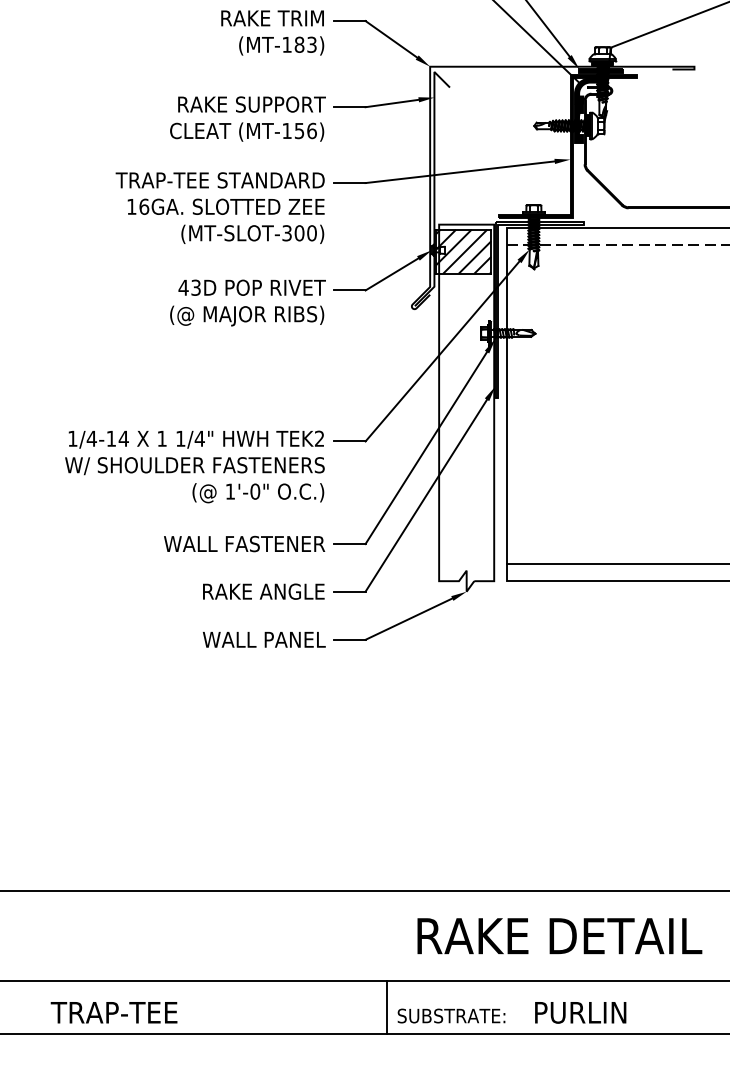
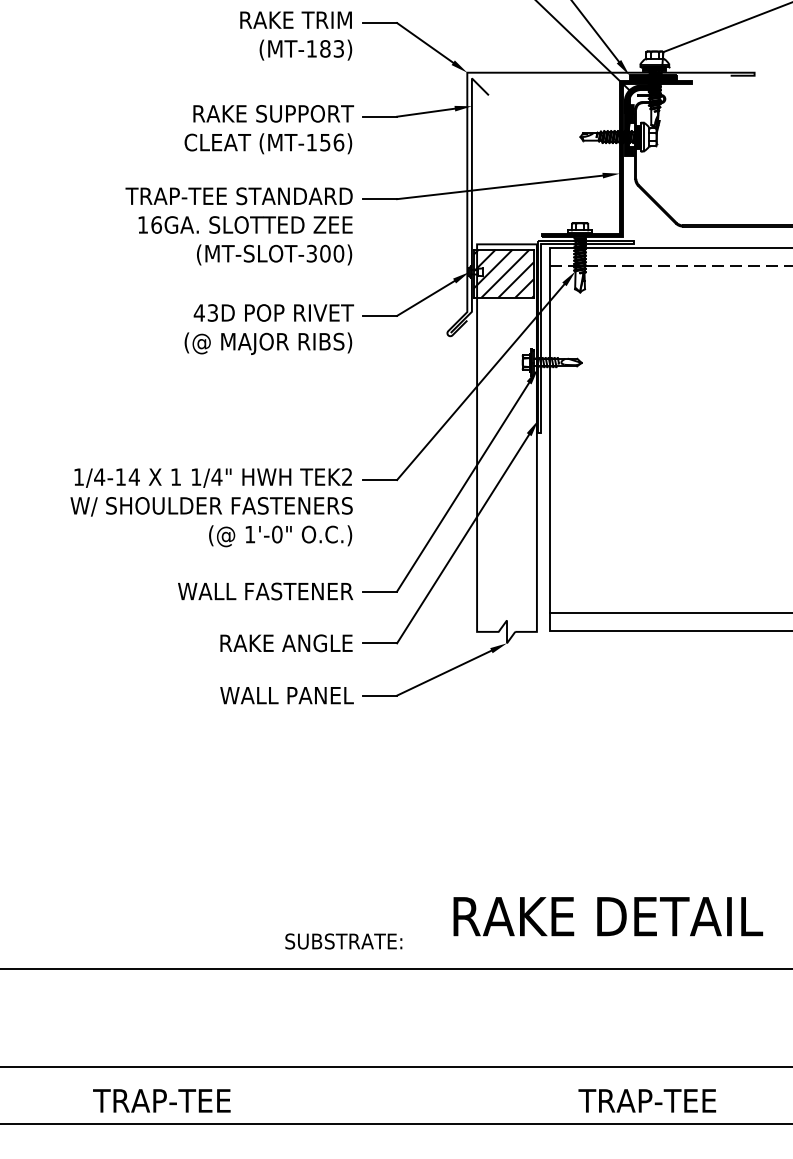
text: (559, 936) -> (607, 916), moved
line: (387, 1007) -> (420, 1095), removed
text: (113, 1012) -> (161, 1100), moved
text: (595, 1012) -> (647, 1100), PURLIN -> TRAP-TEE
text: (451, 1015) -> (343, 940), moved

